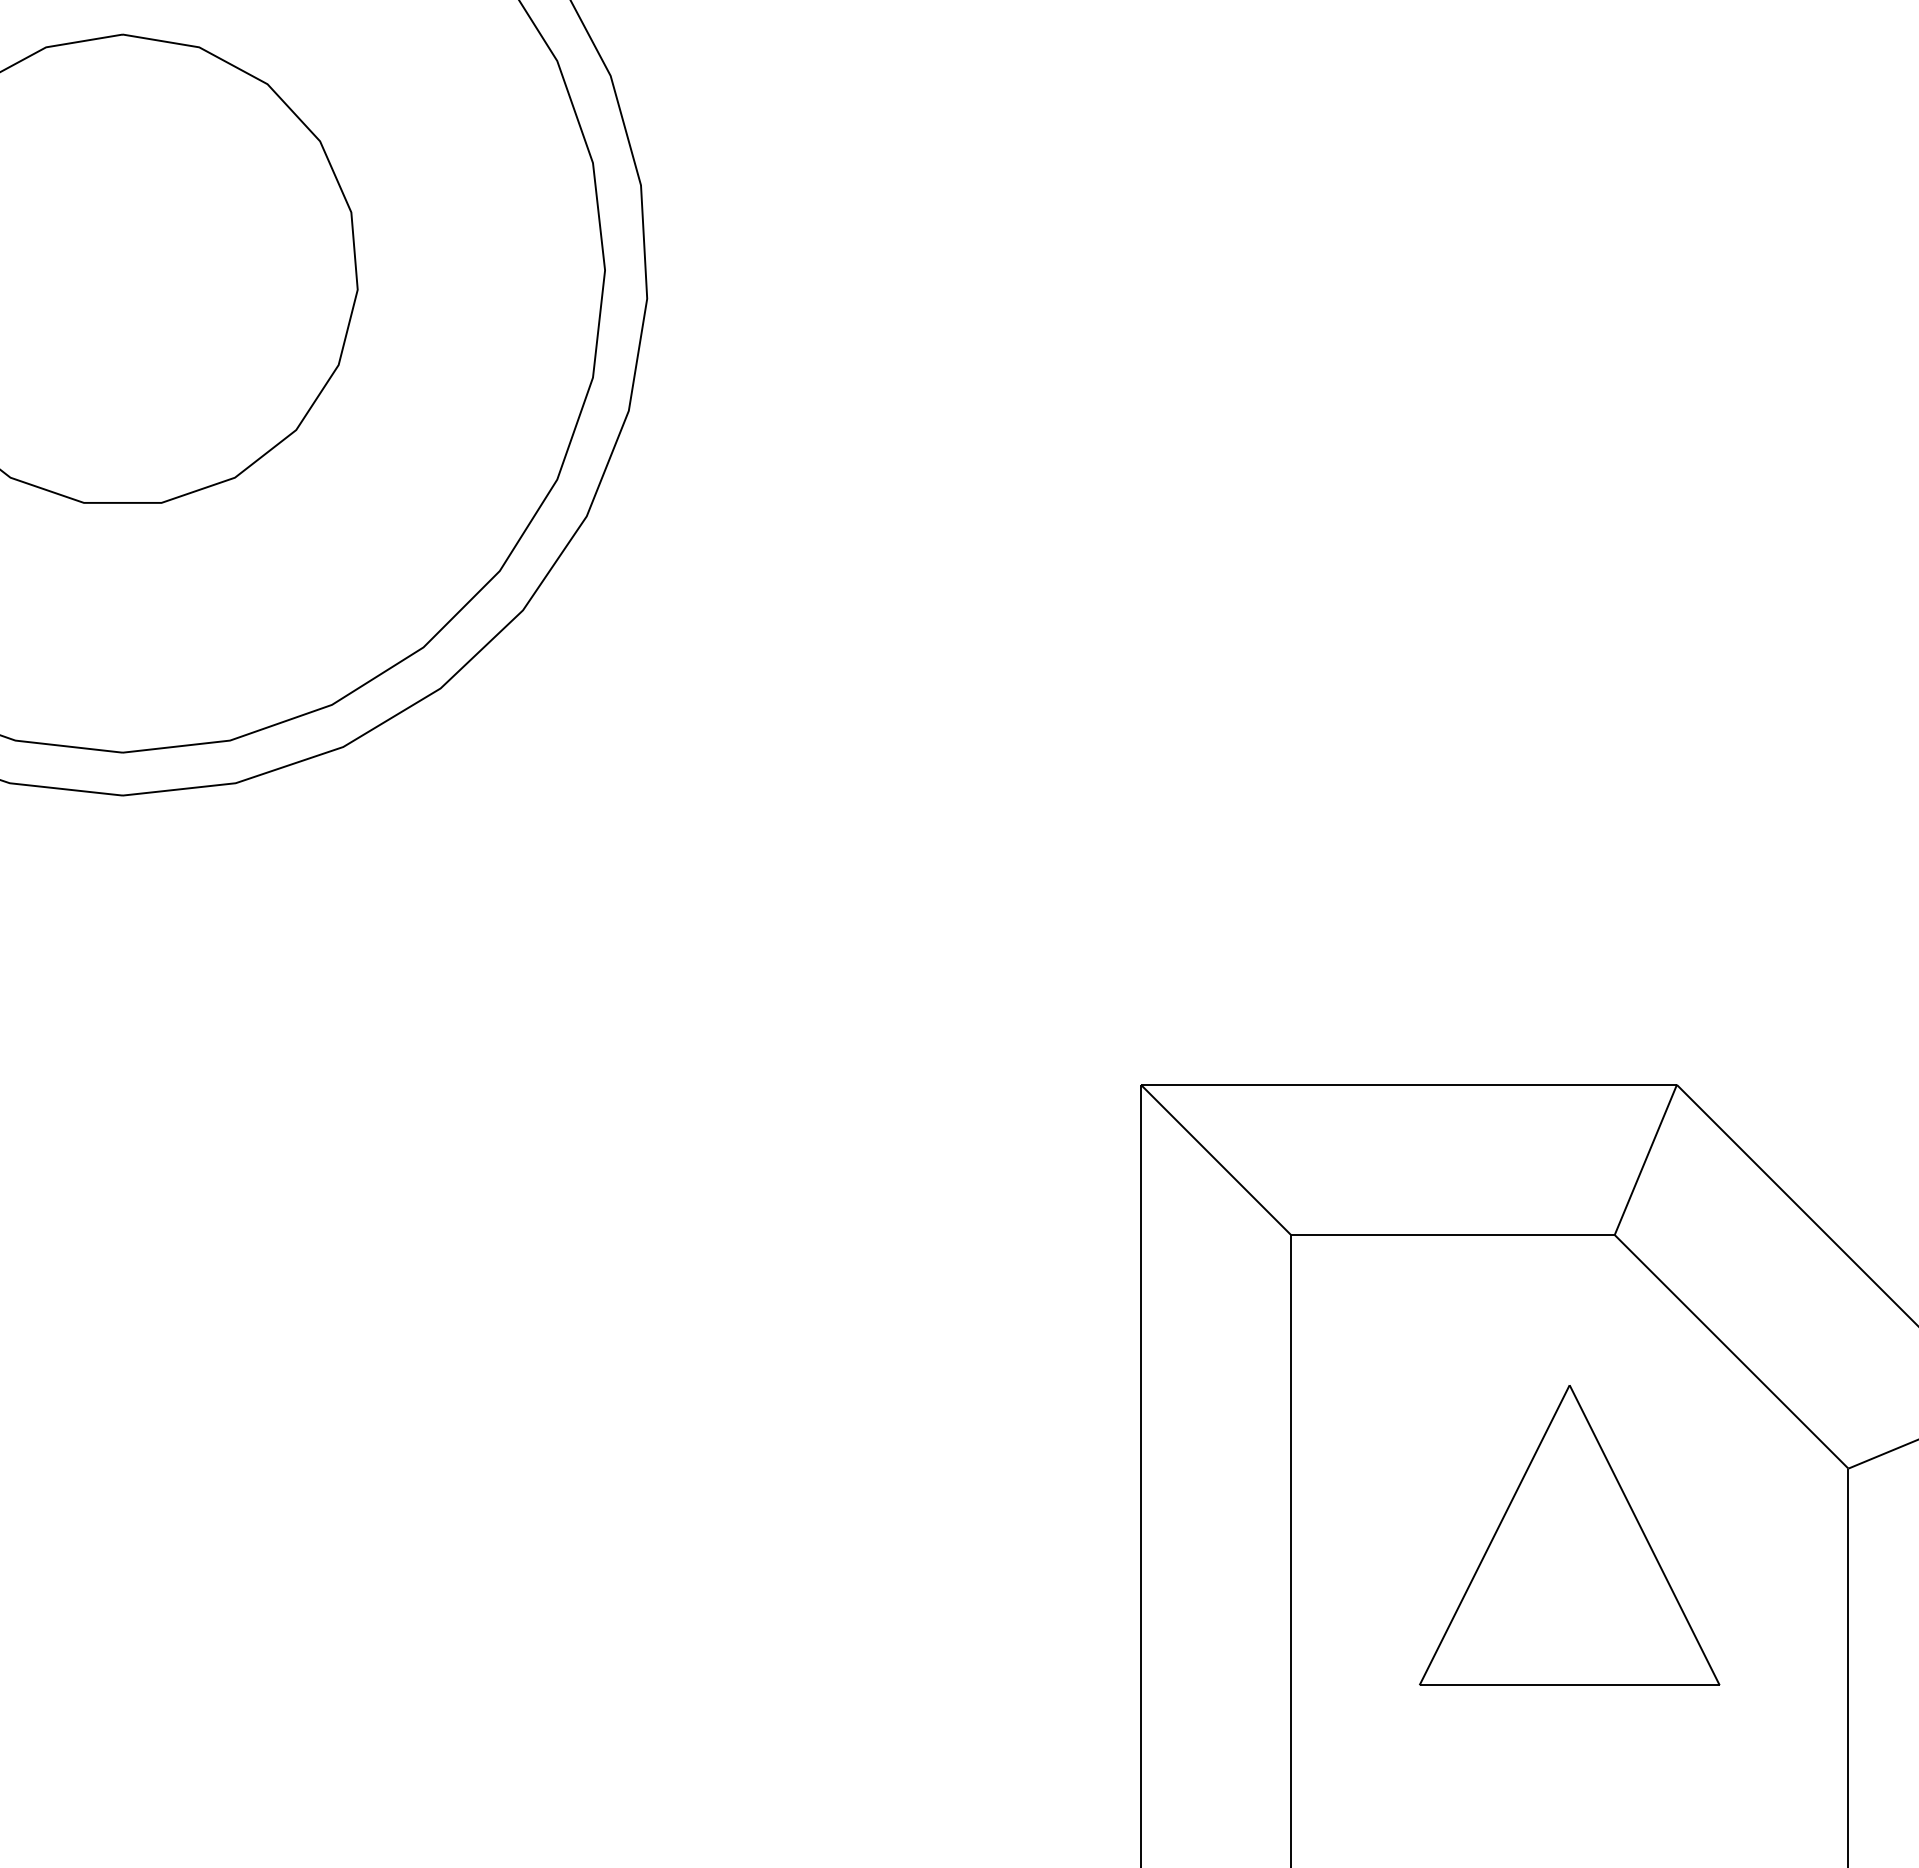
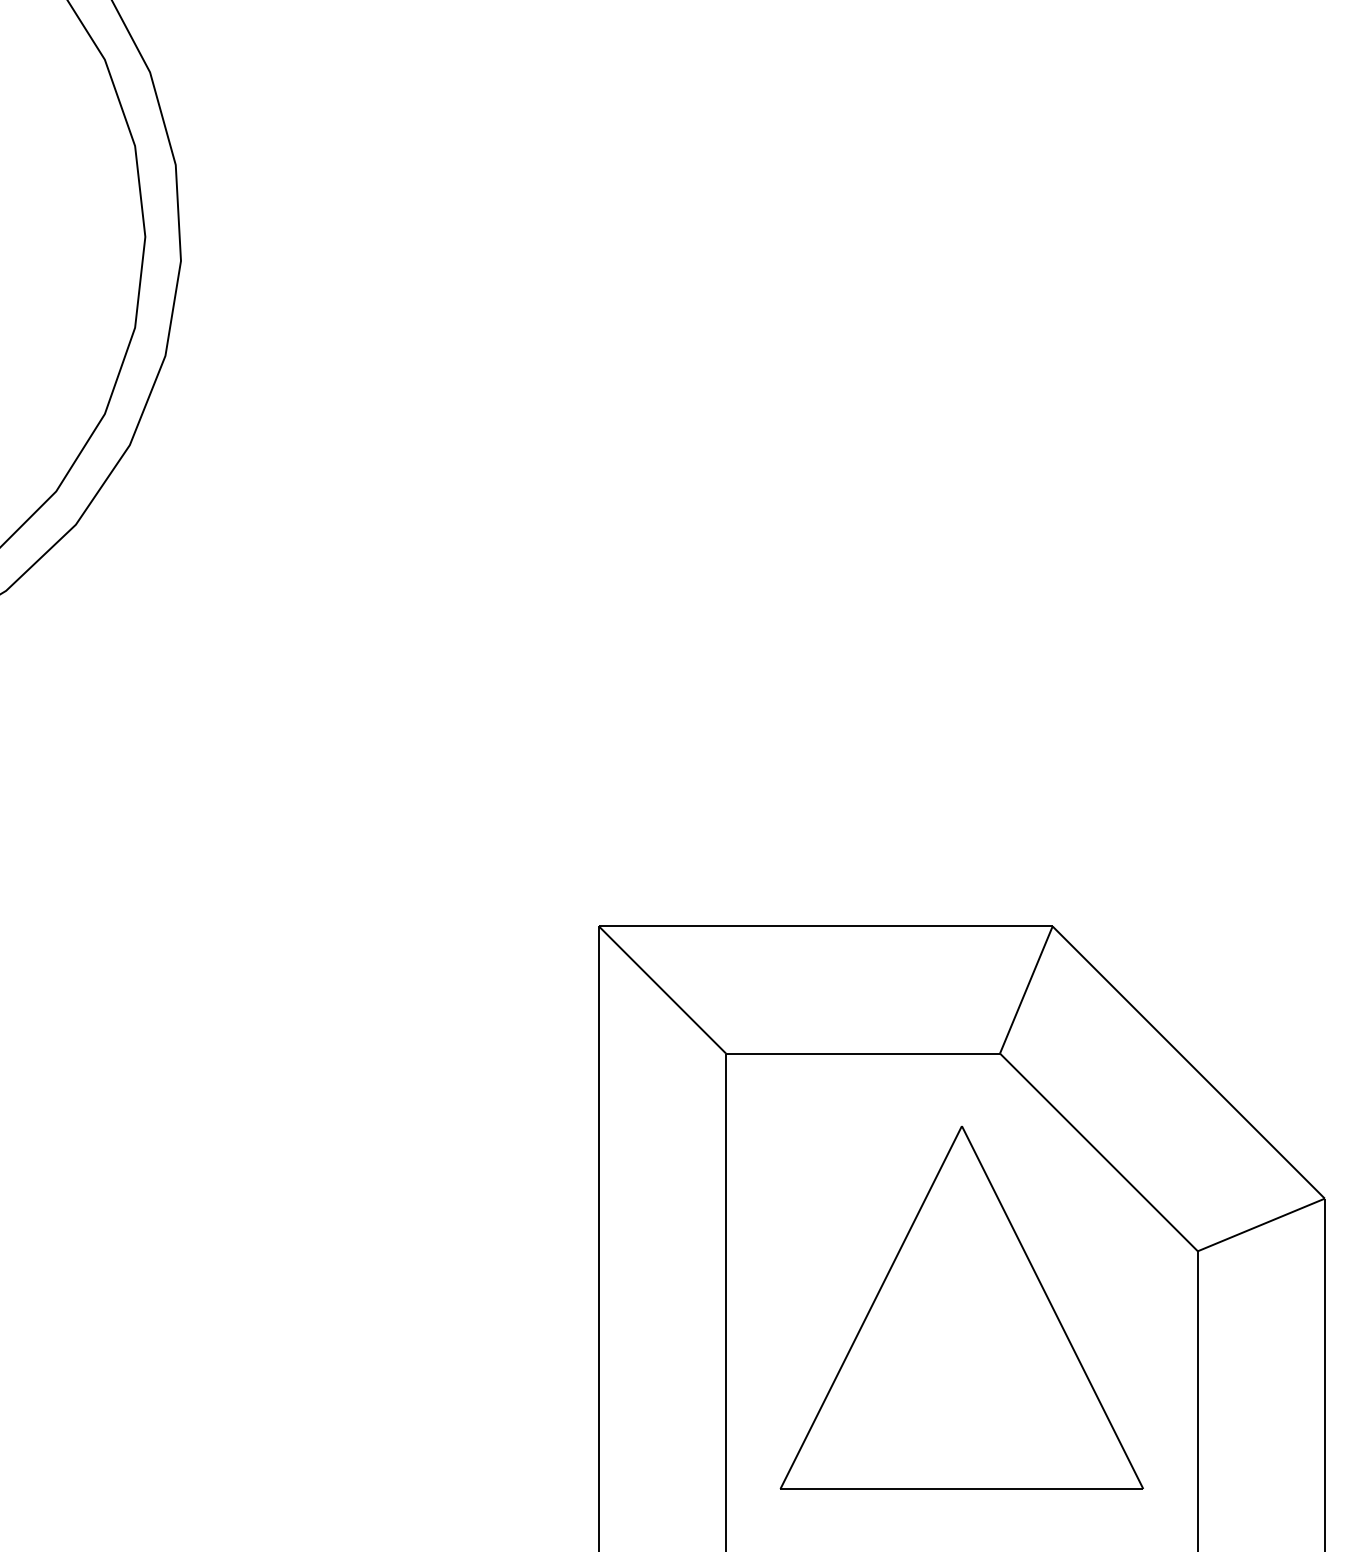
part: (1569, 1535) -> (961, 1307), size x1.43

